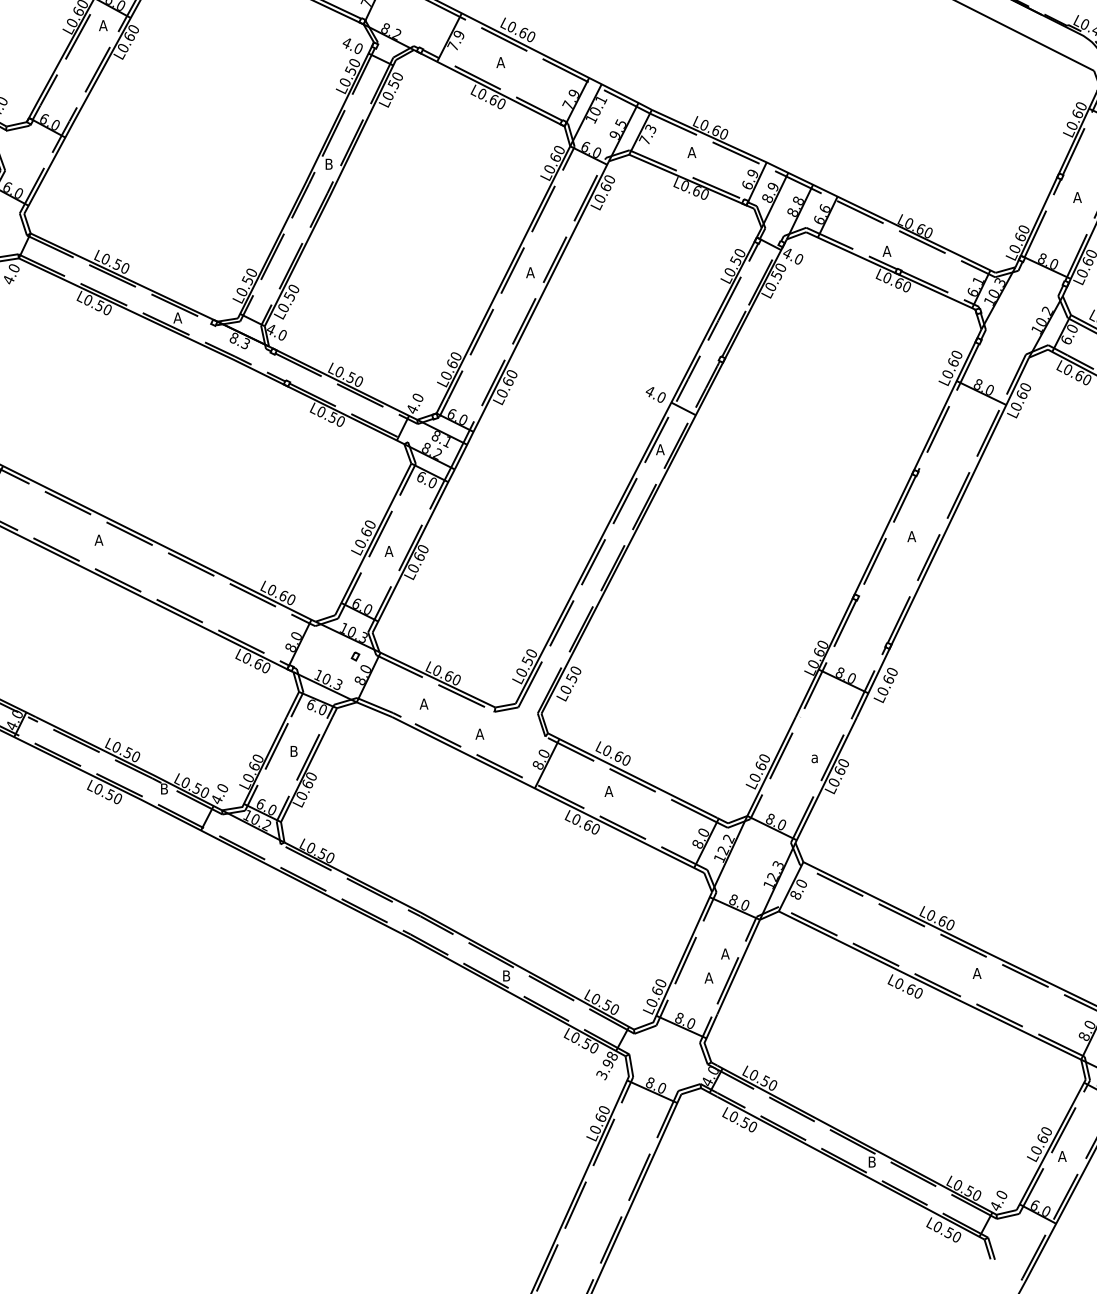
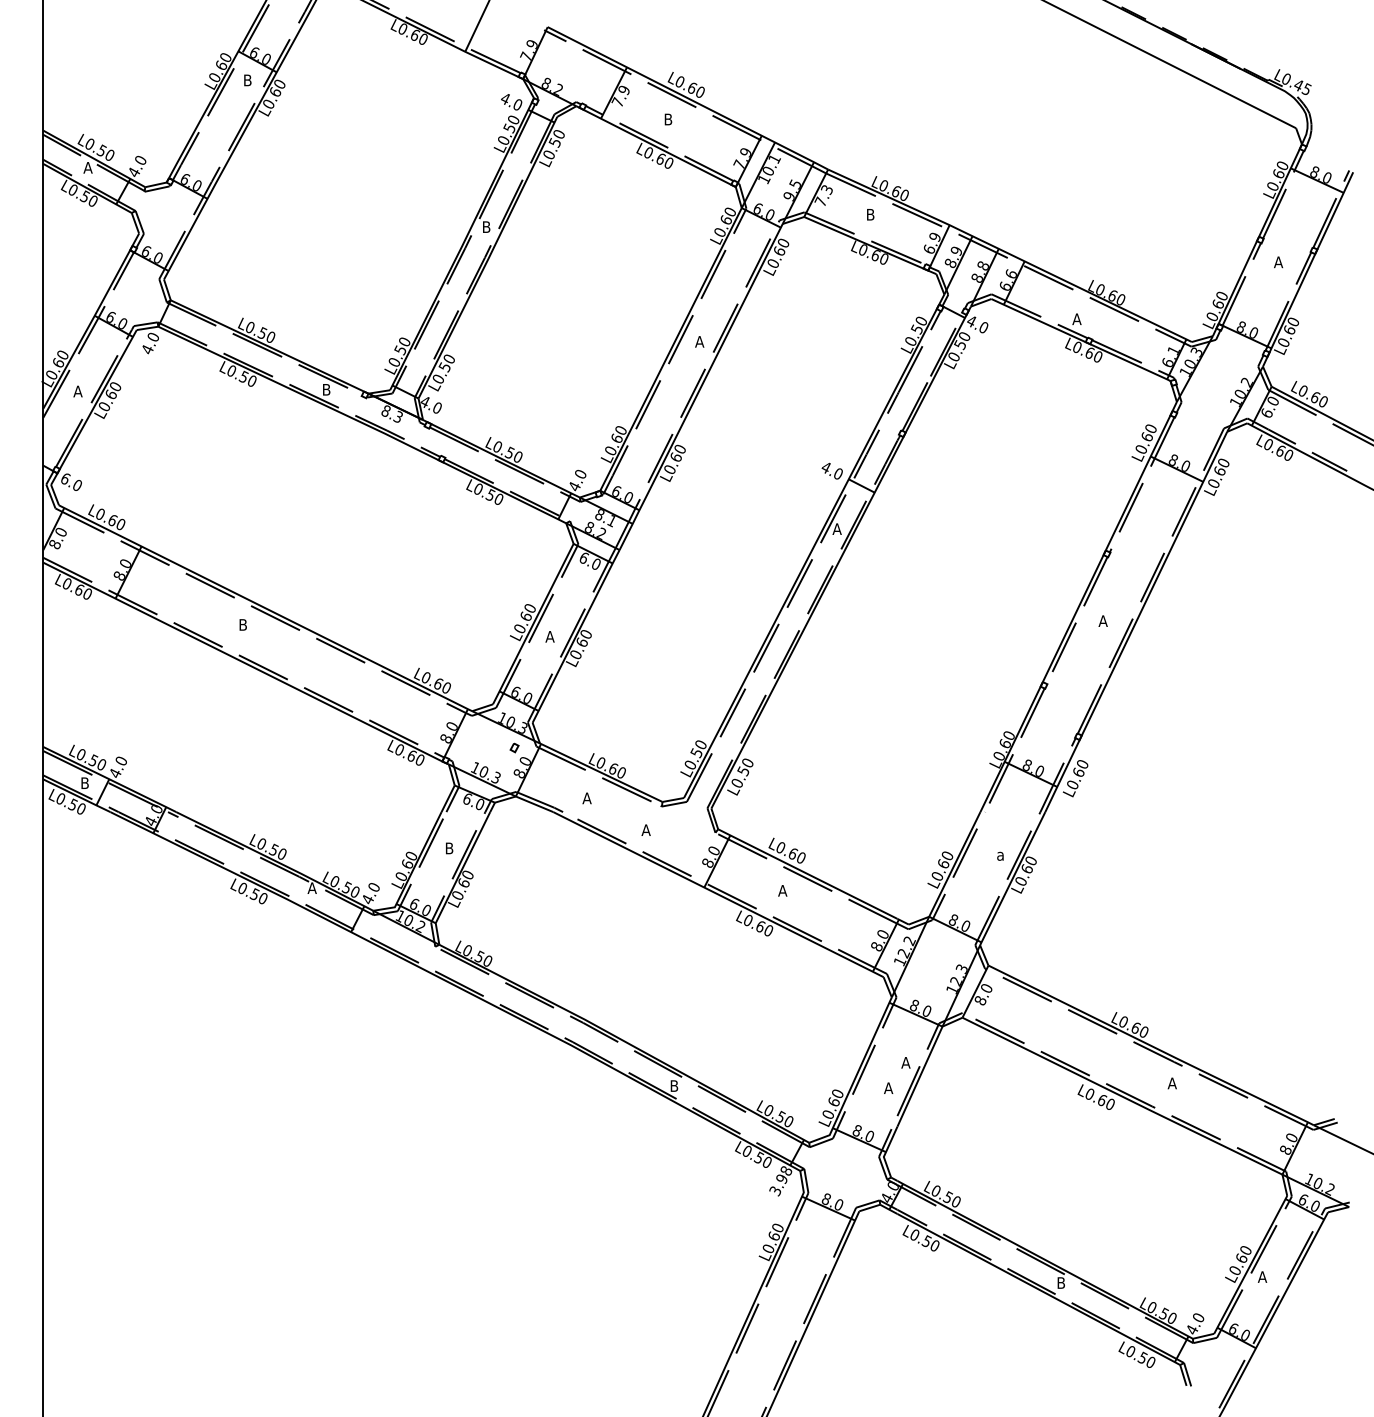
text: (103, 25) -> (247, 80), A -> B
text: (500, 62) -> (667, 119), A -> B
text: (691, 152) -> (870, 214), A -> B
text: (177, 317) -> (326, 389), A -> B
text: (98, 539) -> (242, 624), A -> B
text: (163, 788) -> (311, 887), B -> A

